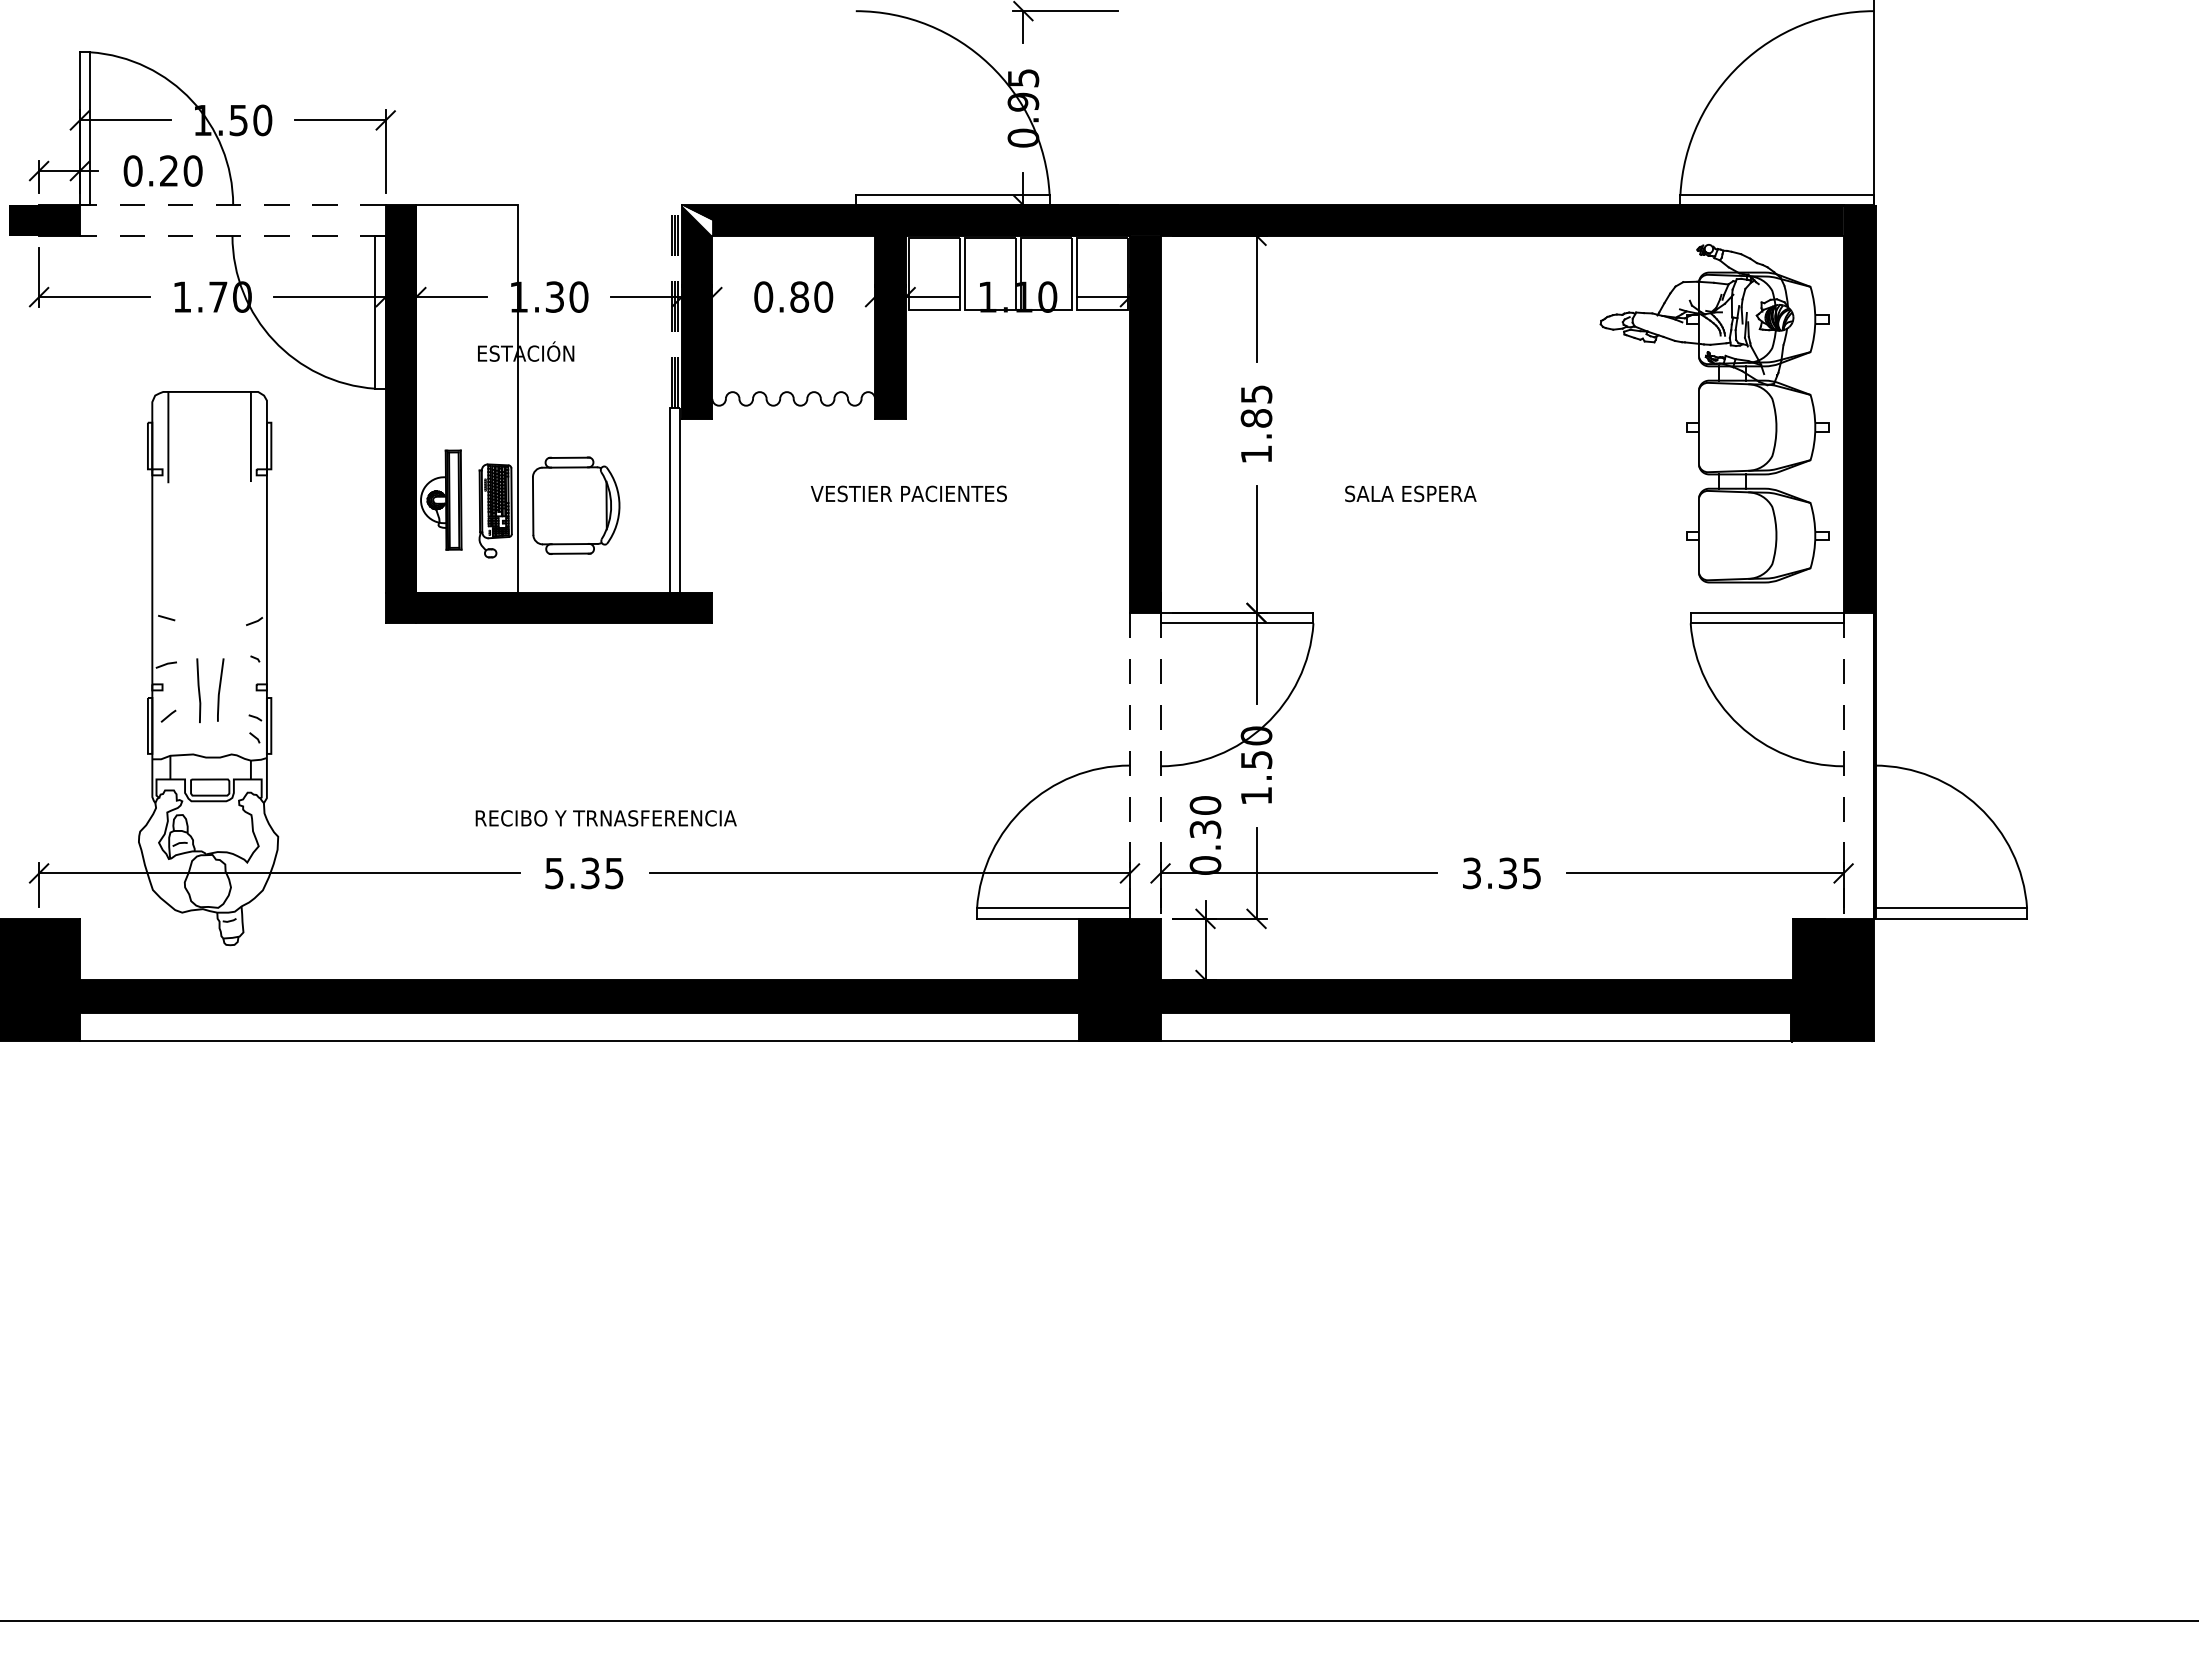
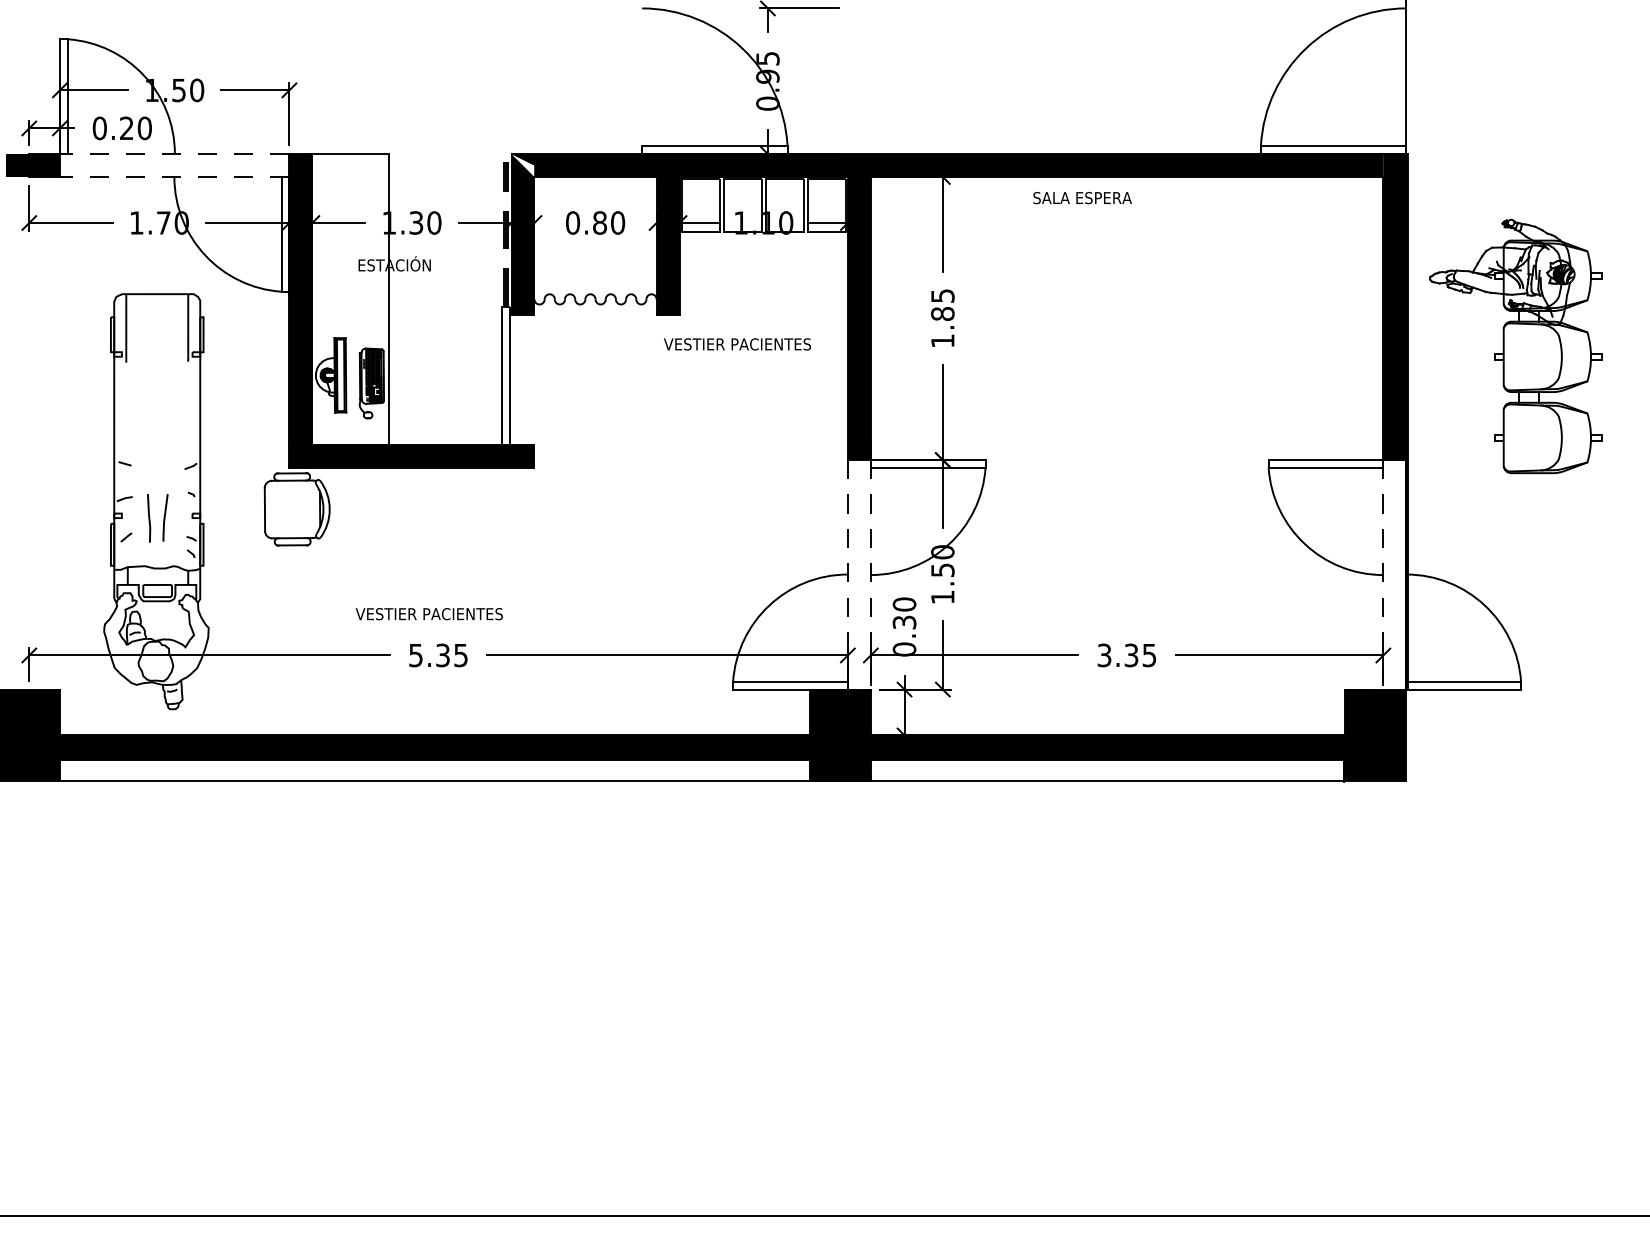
part: (1714, 413) -> (1515, 346), moved
text: (908, 493) -> (737, 344), moved
text: (1410, 493) -> (1082, 197), moved
part: (576, 505) -> (297, 509), moved
text: (605, 818) -> (454, 614), RECIBO Y TRNASFERENCIA -> VESTIER PACIENTES

